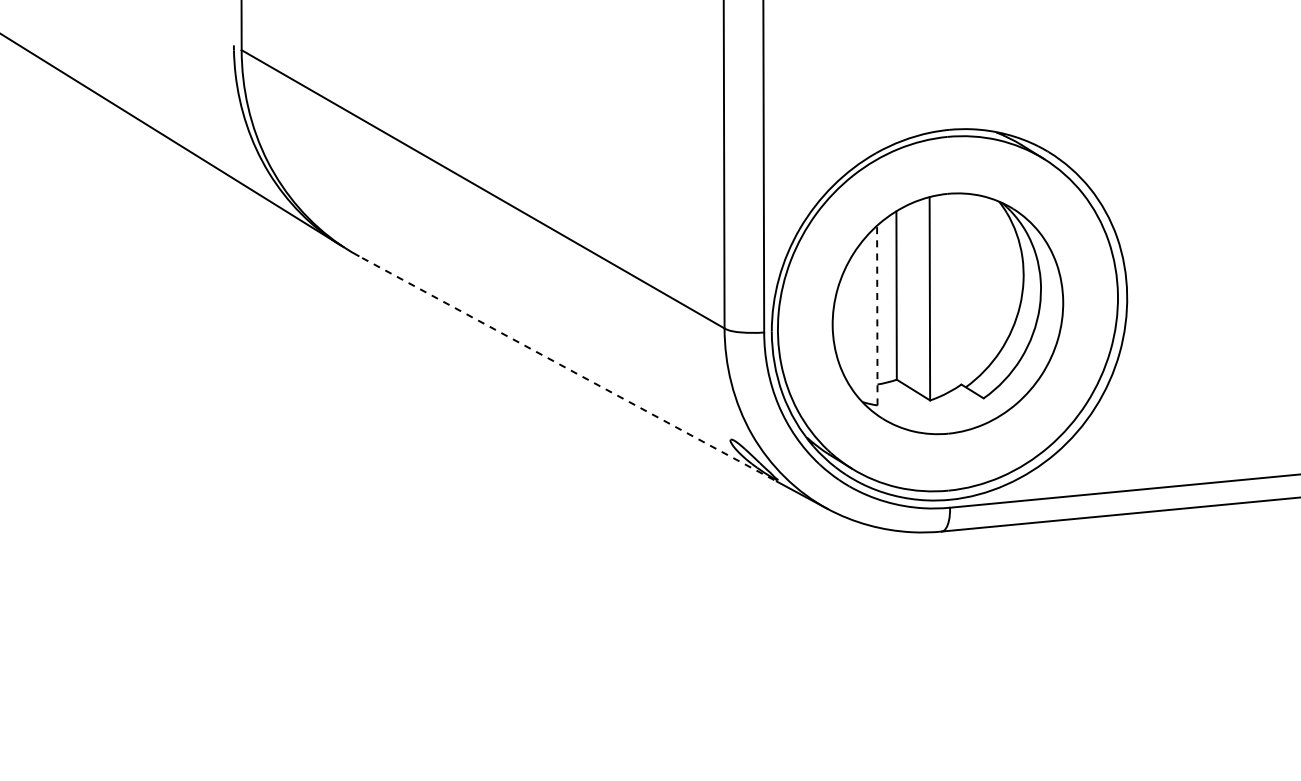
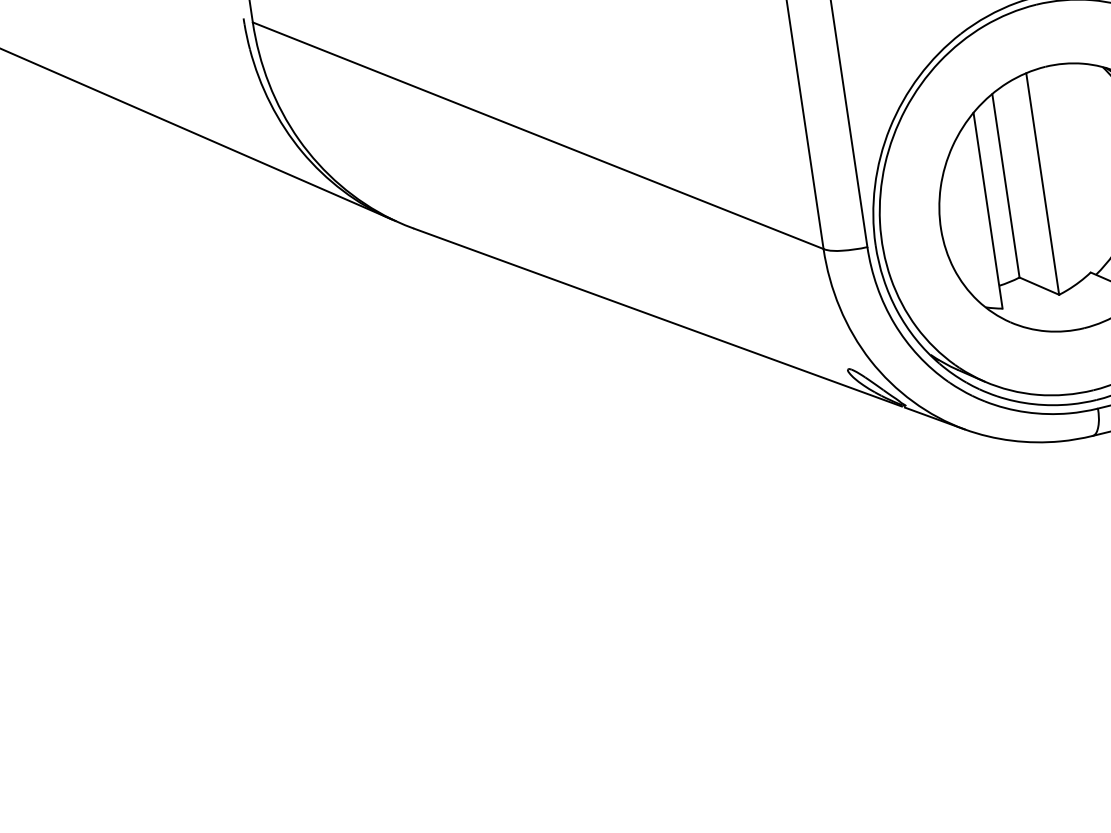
line: (877, 315) -> (988, 210), dashed -> solid
line: (566, 368) -> (657, 317), dashed -> solid

